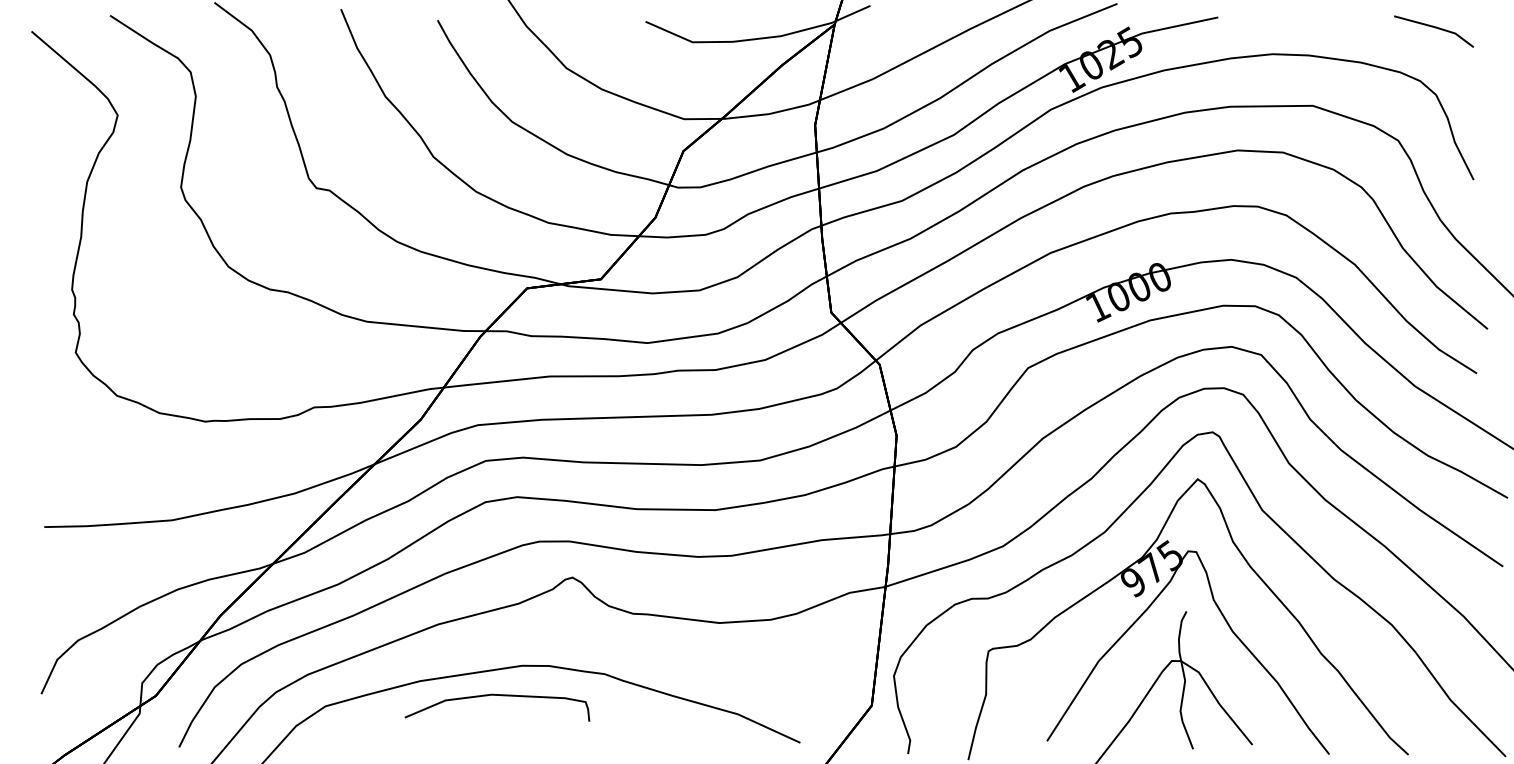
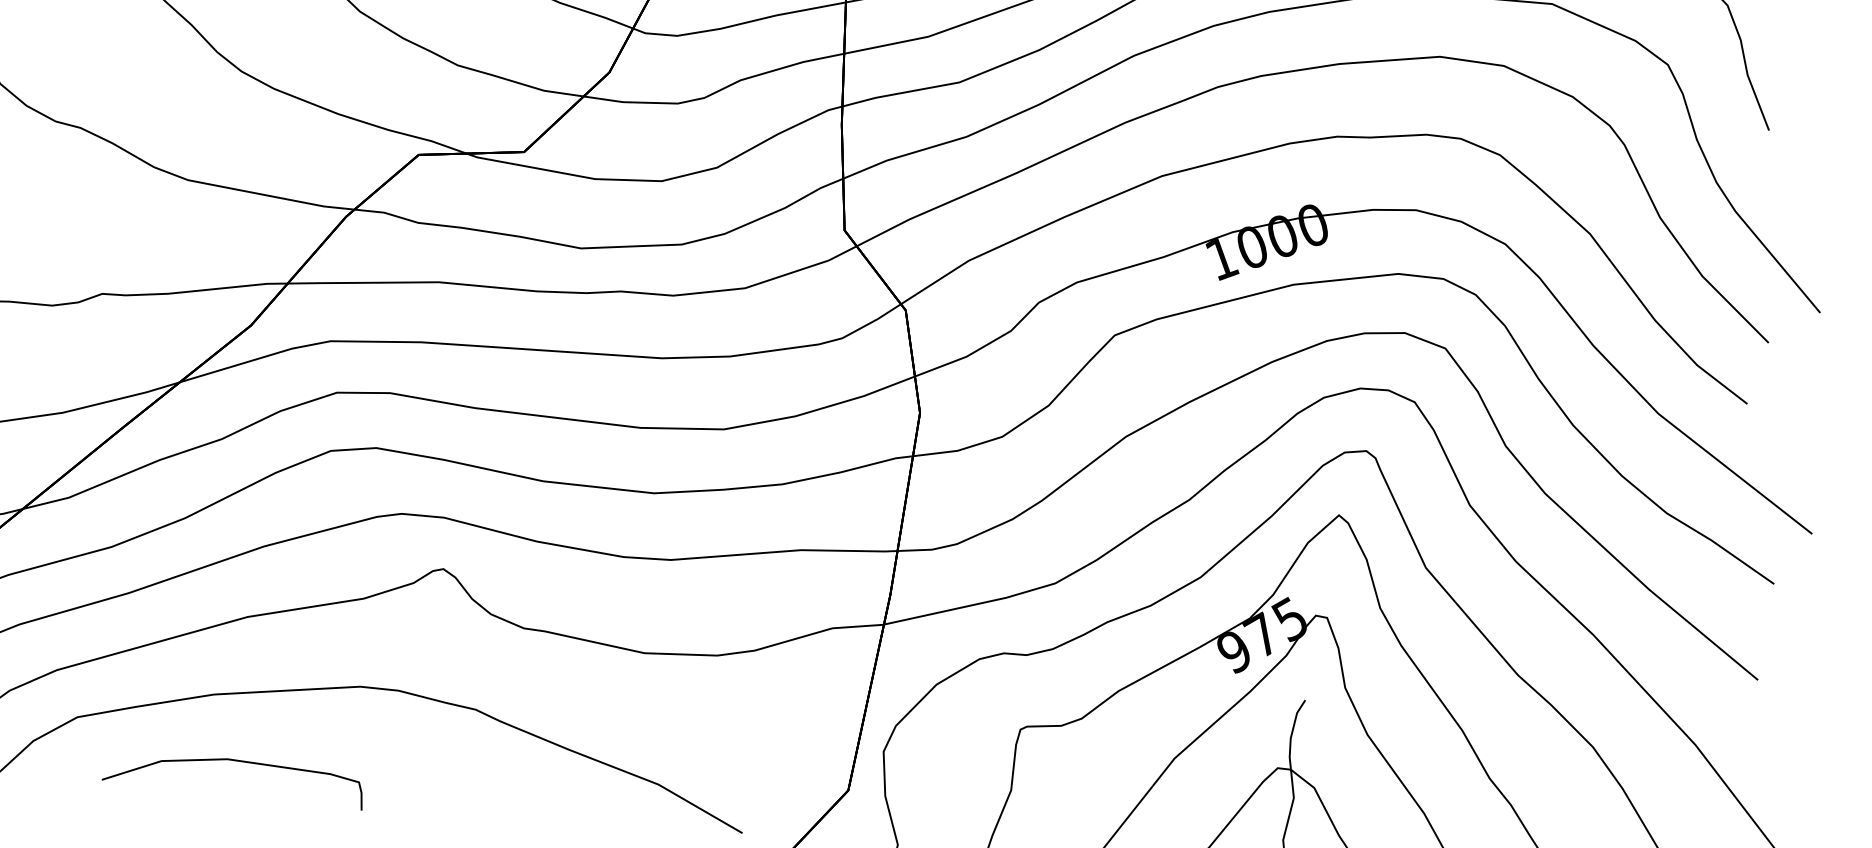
curve: (501, 696) -> (241, 763), moved

